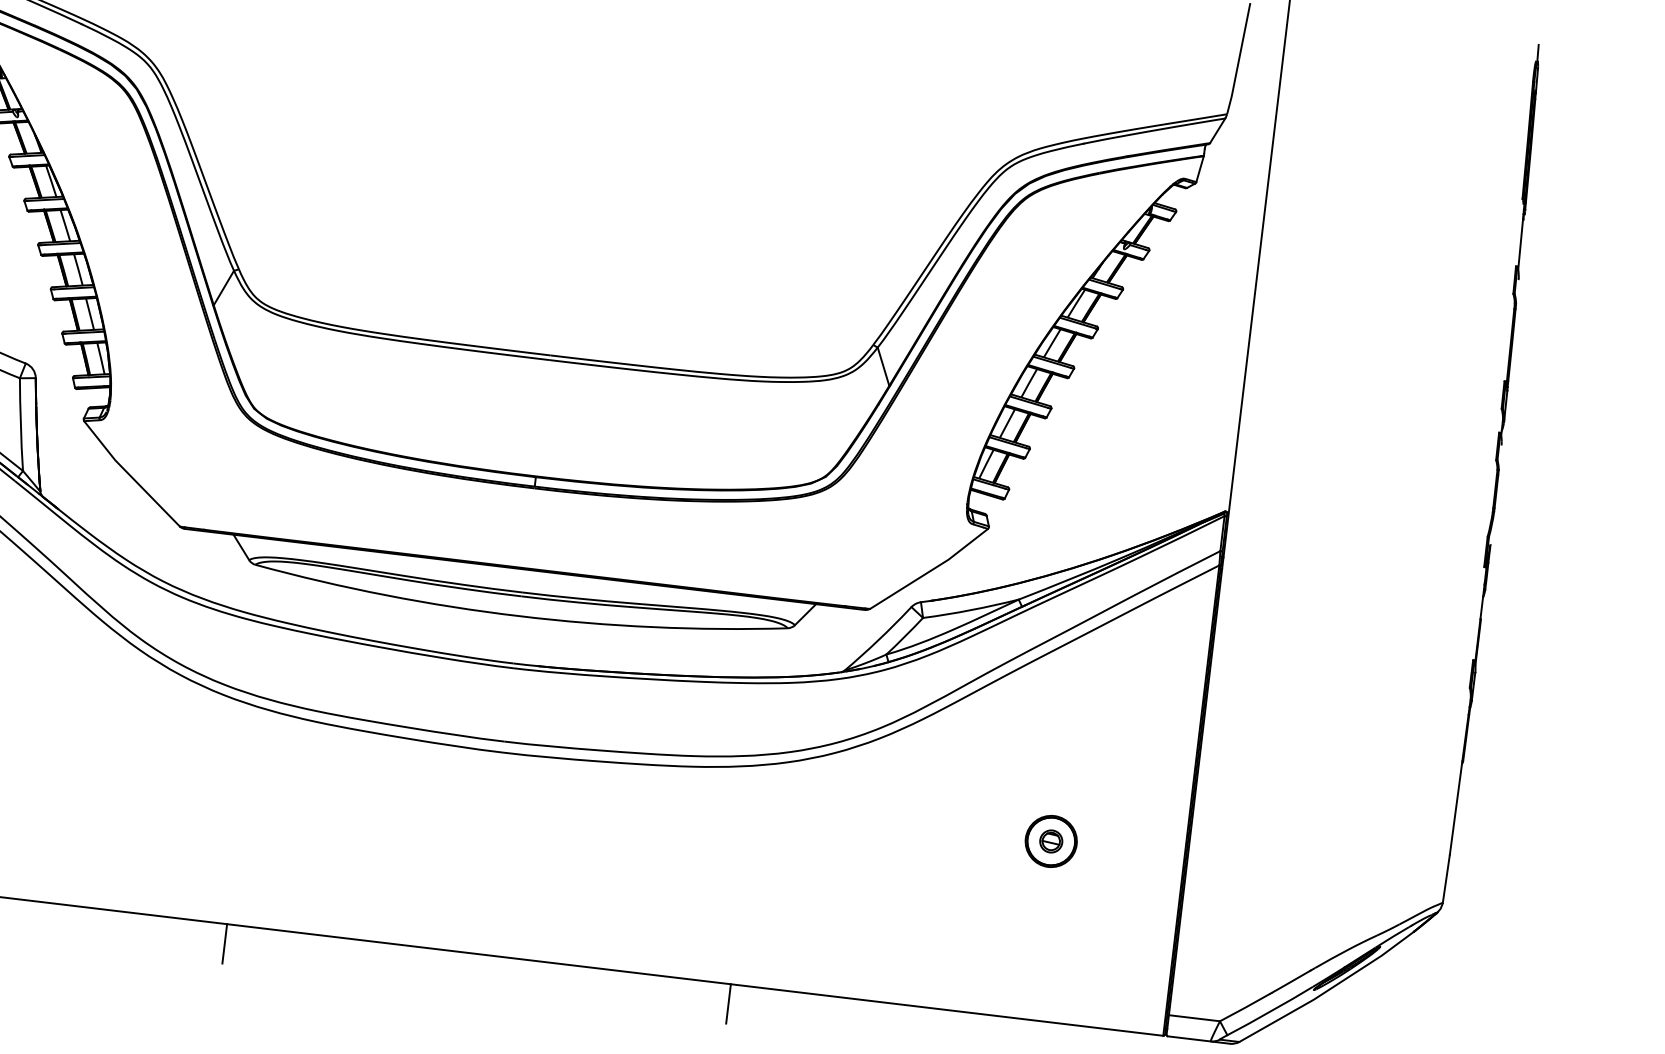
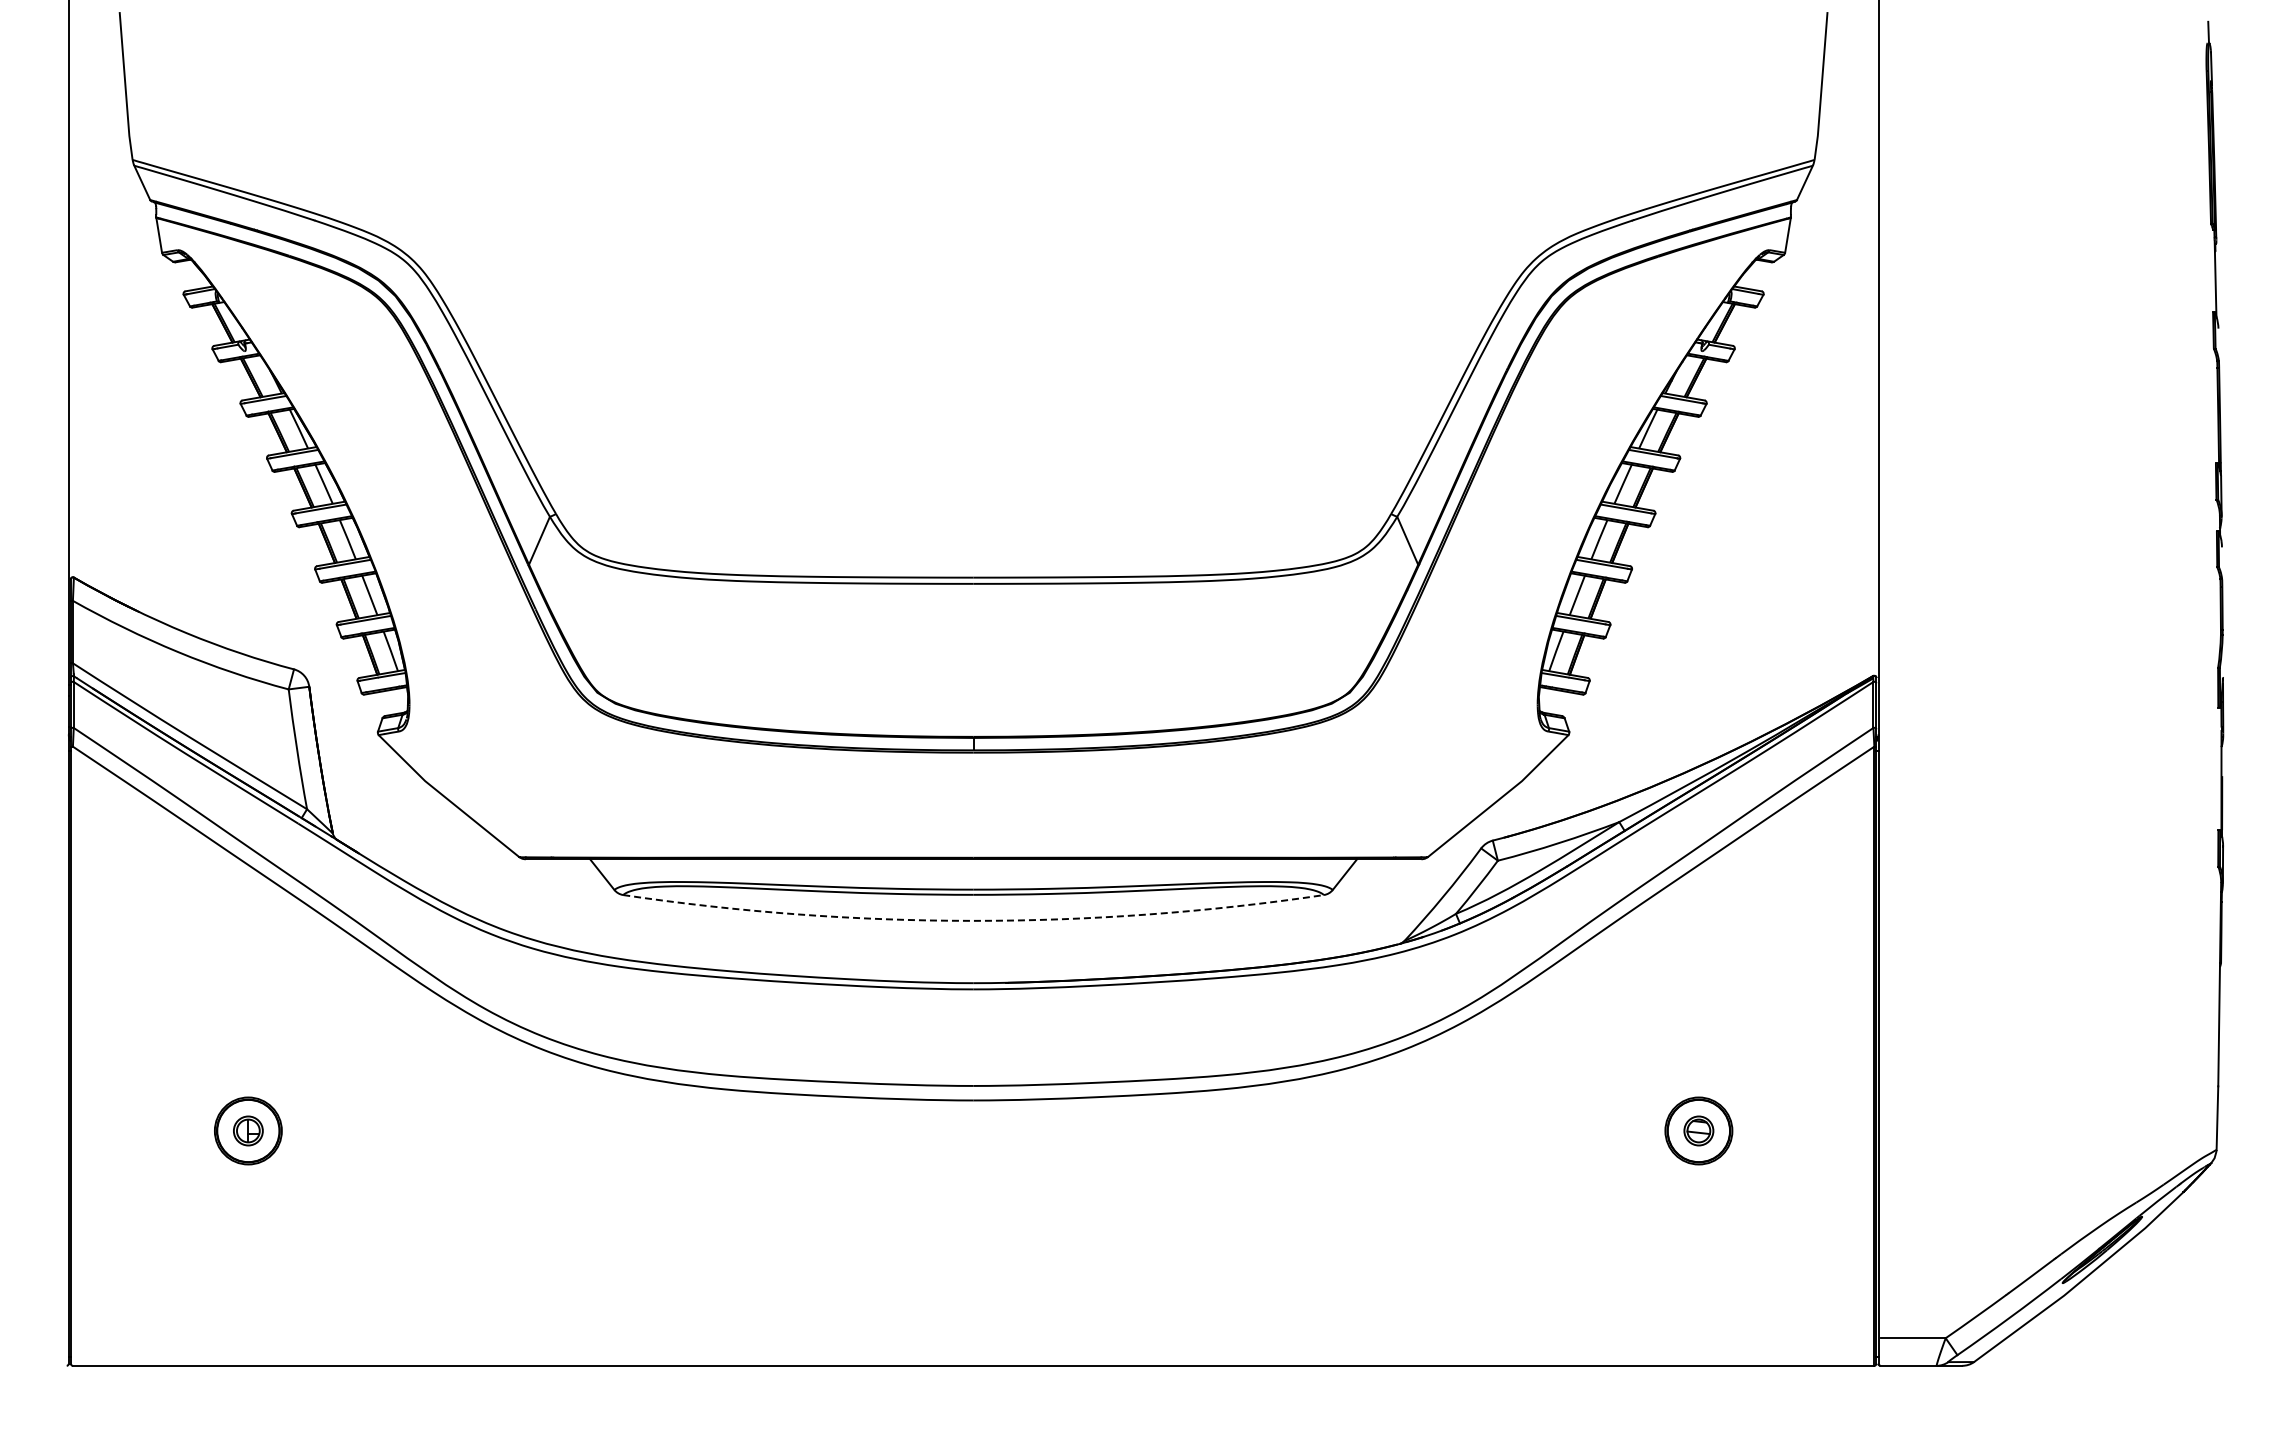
arc: (519, 615) -> (973, 920), solid -> dashed
line: (225, 943) -> (642, 1391), removed
line: (728, 1003) -> (1305, 1391), removed

